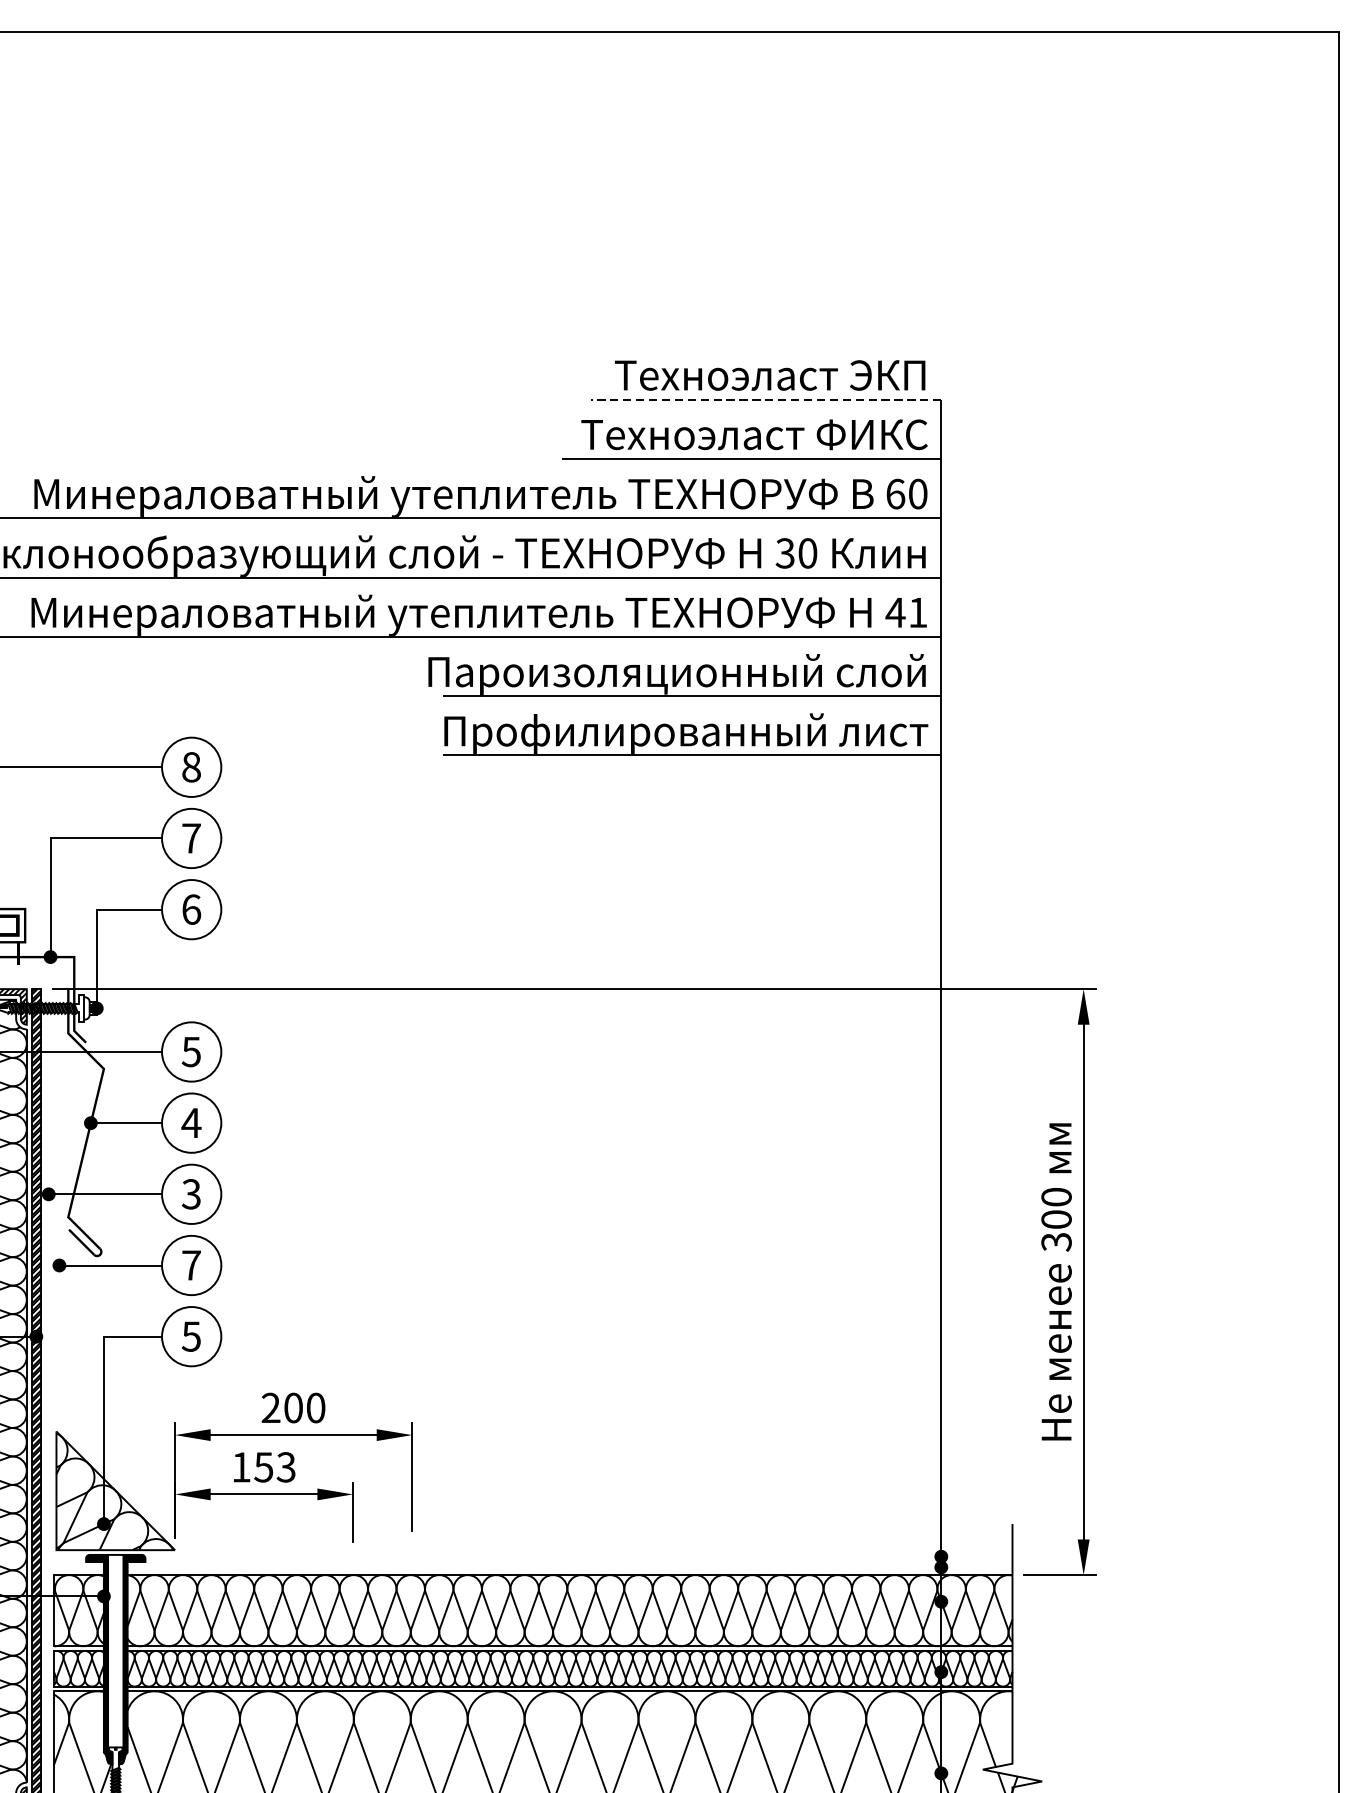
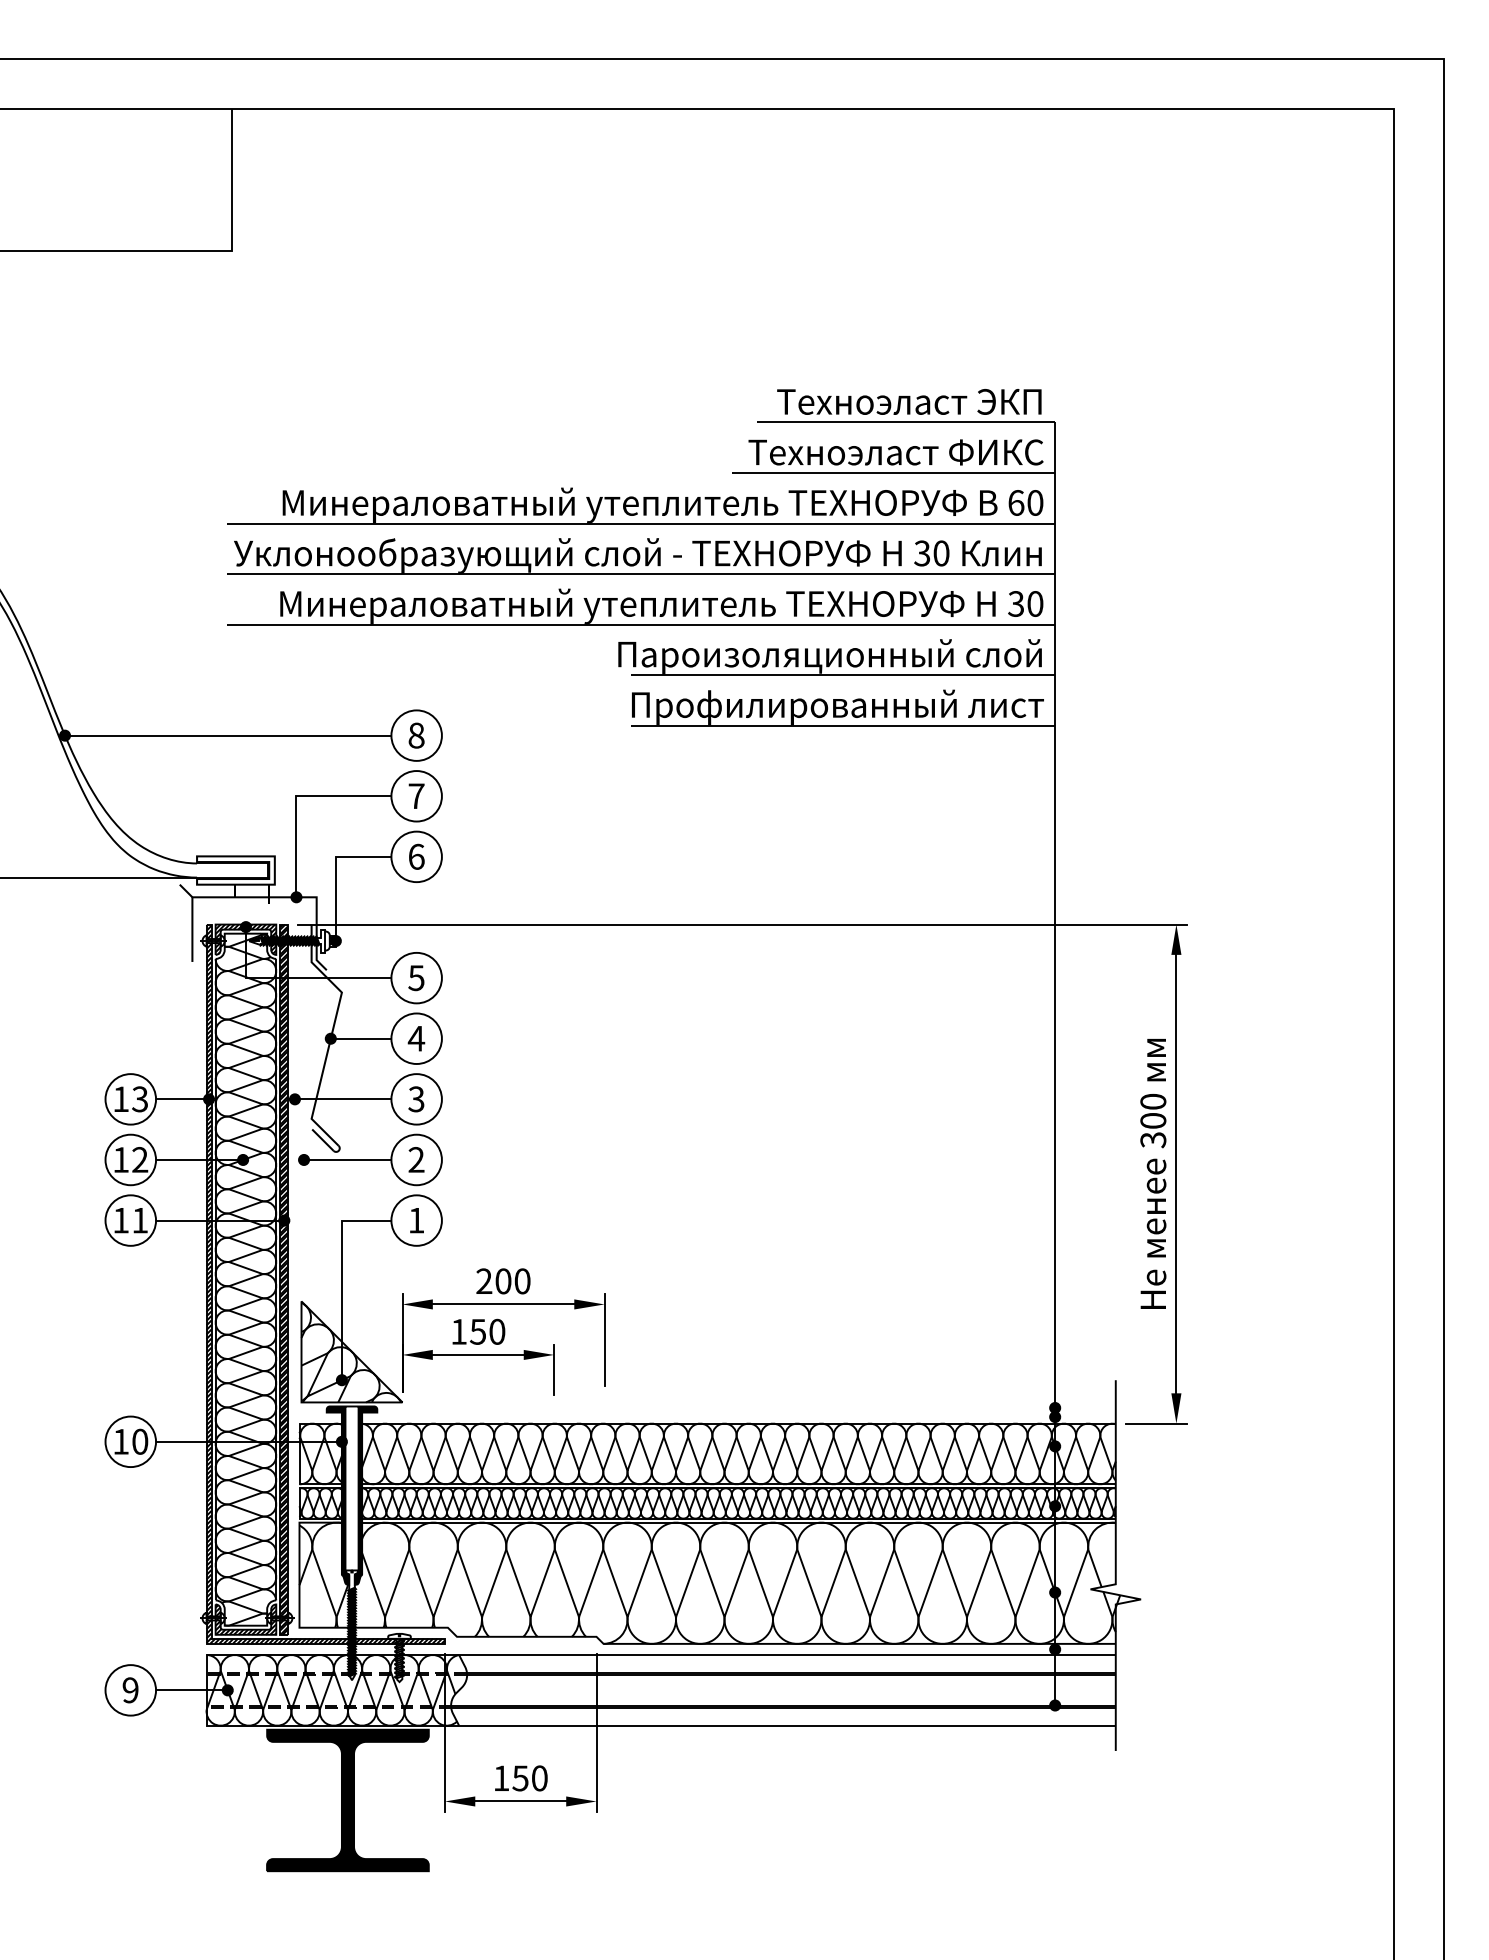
line: (765, 399) -> (905, 422), dashed -> solid
text: (906, 612) -> (1025, 603), 41 -> 30
text: (191, 1264) -> (416, 1159), 7 -> 2
text: (191, 1336) -> (416, 1220), 5 -> 1
text: (286, 1466) -> (497, 1331), 153 -> 150

